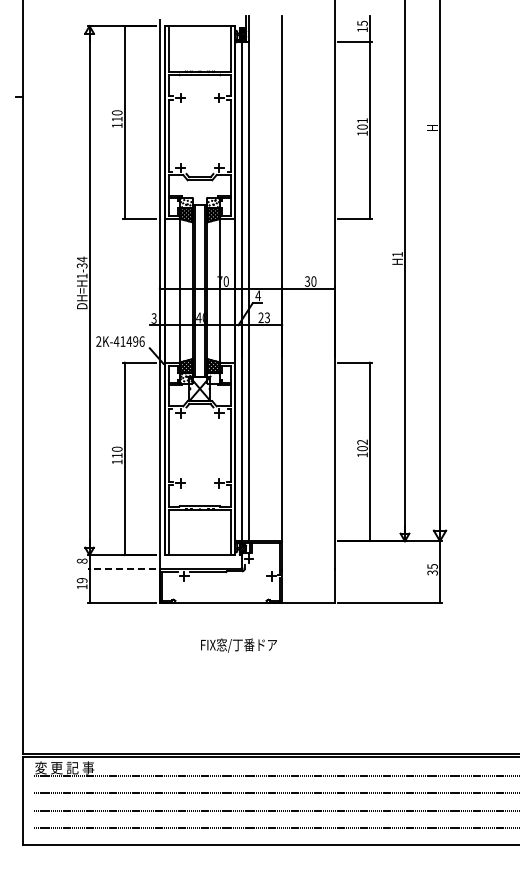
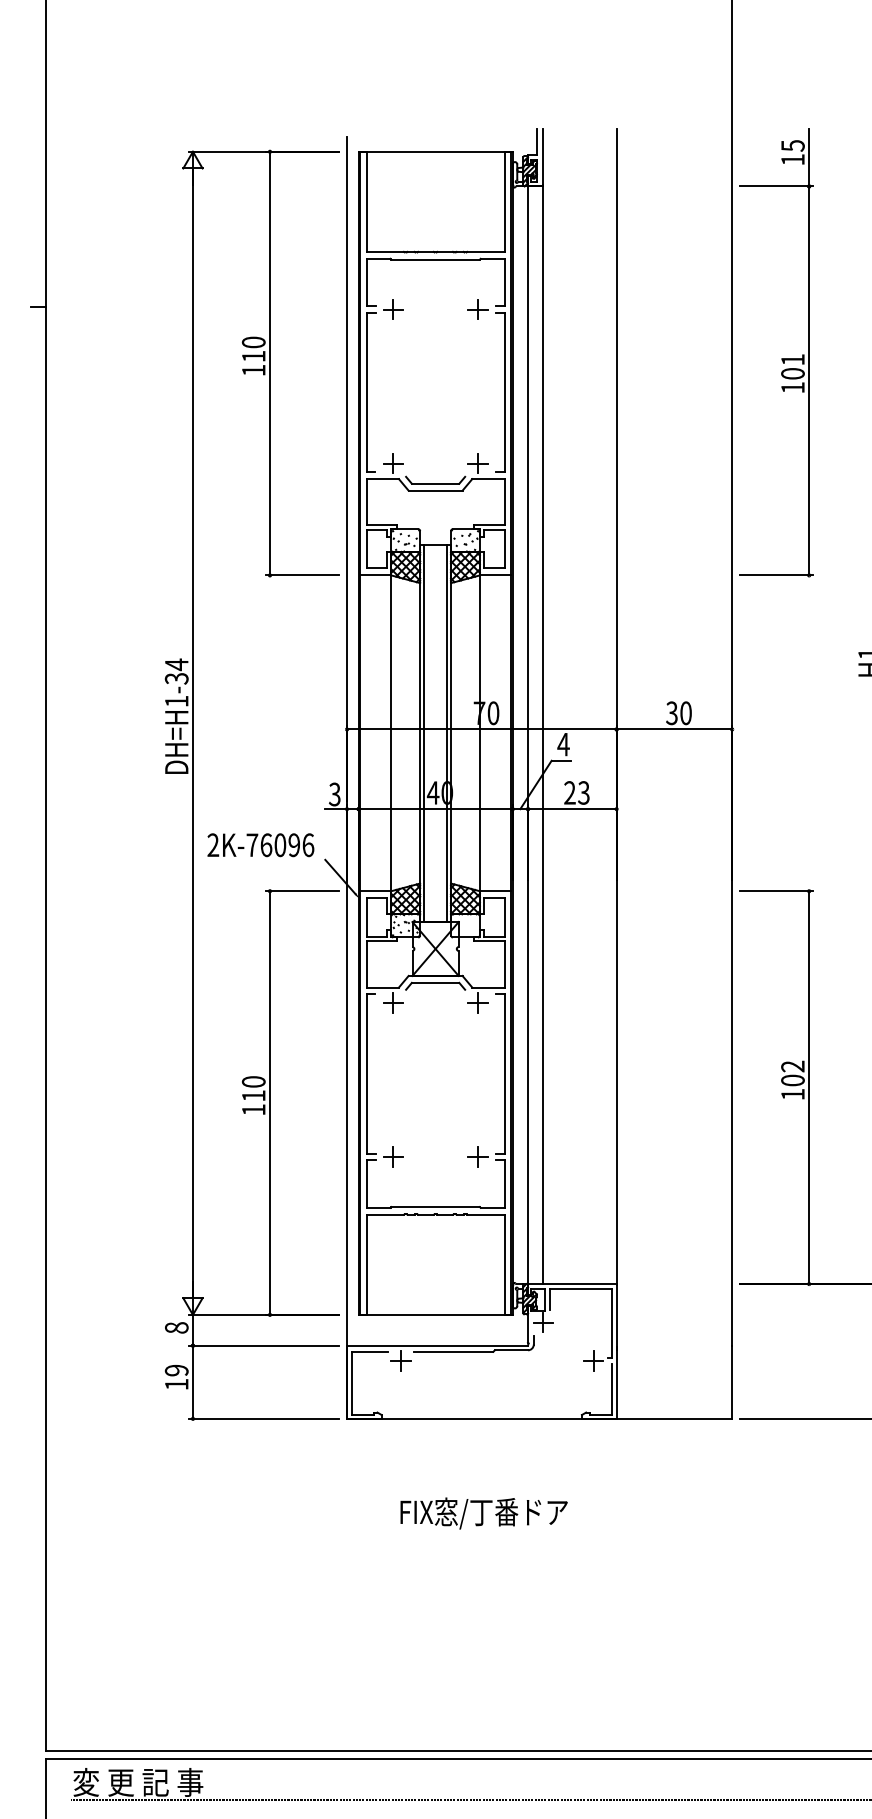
text: (122, 341) -> (265, 845), 2K-41496 -> 2K-76096
line: (121, 569) -> (263, 1346), dashed -> solid
text: (238, 645) -> (482, 1513), moved

